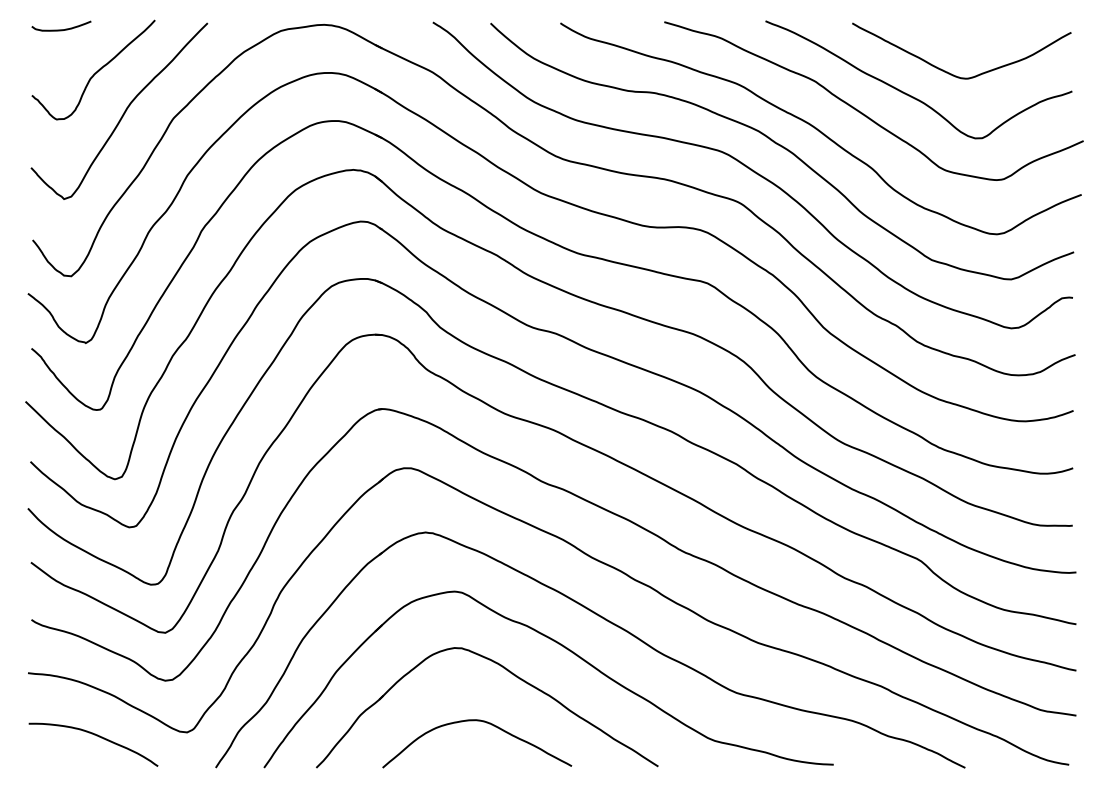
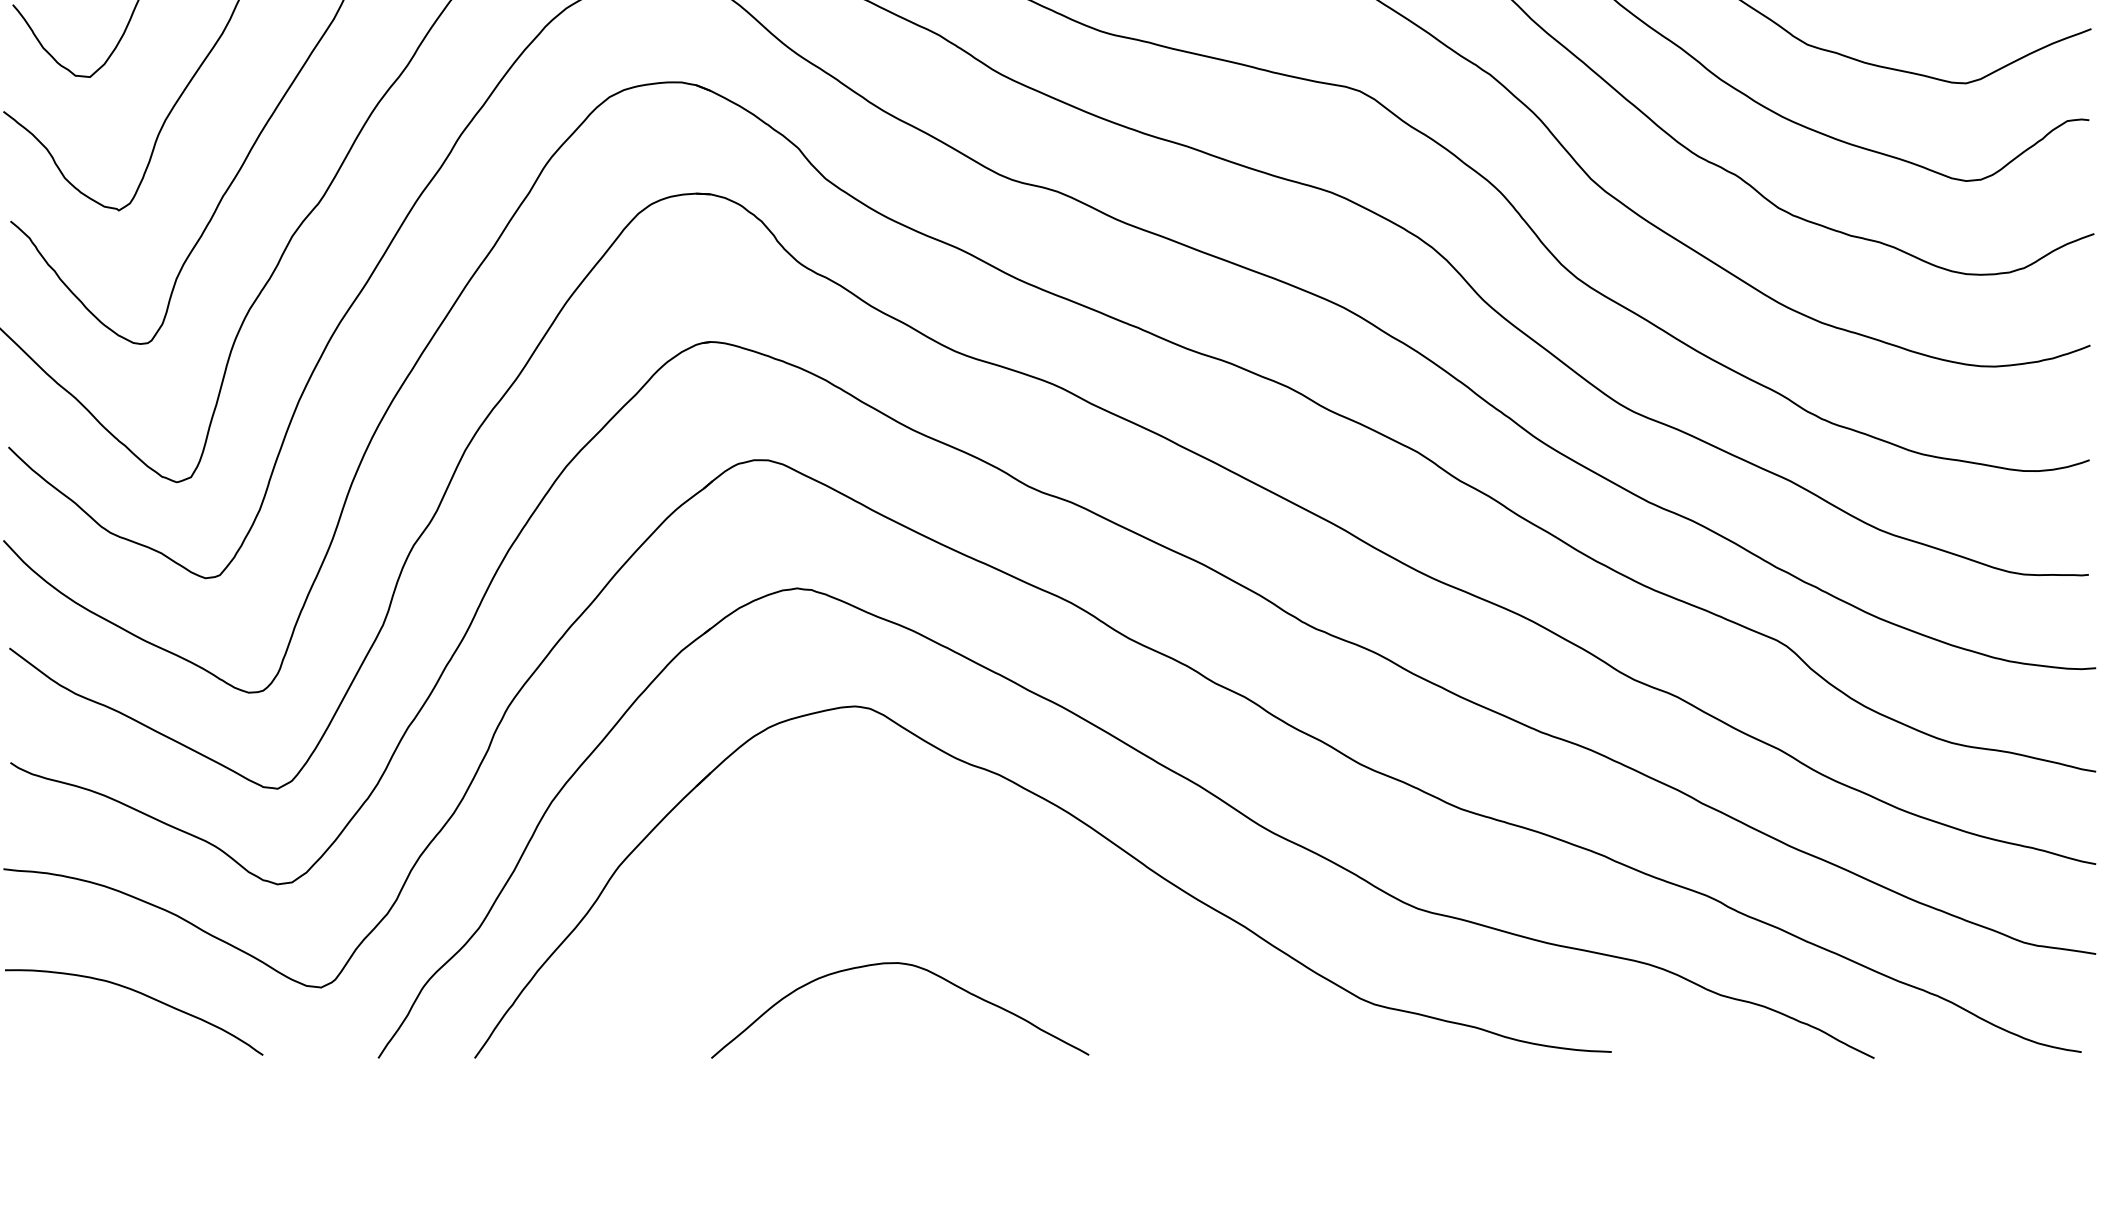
part: (510, 673) -> (966, 869), removed

